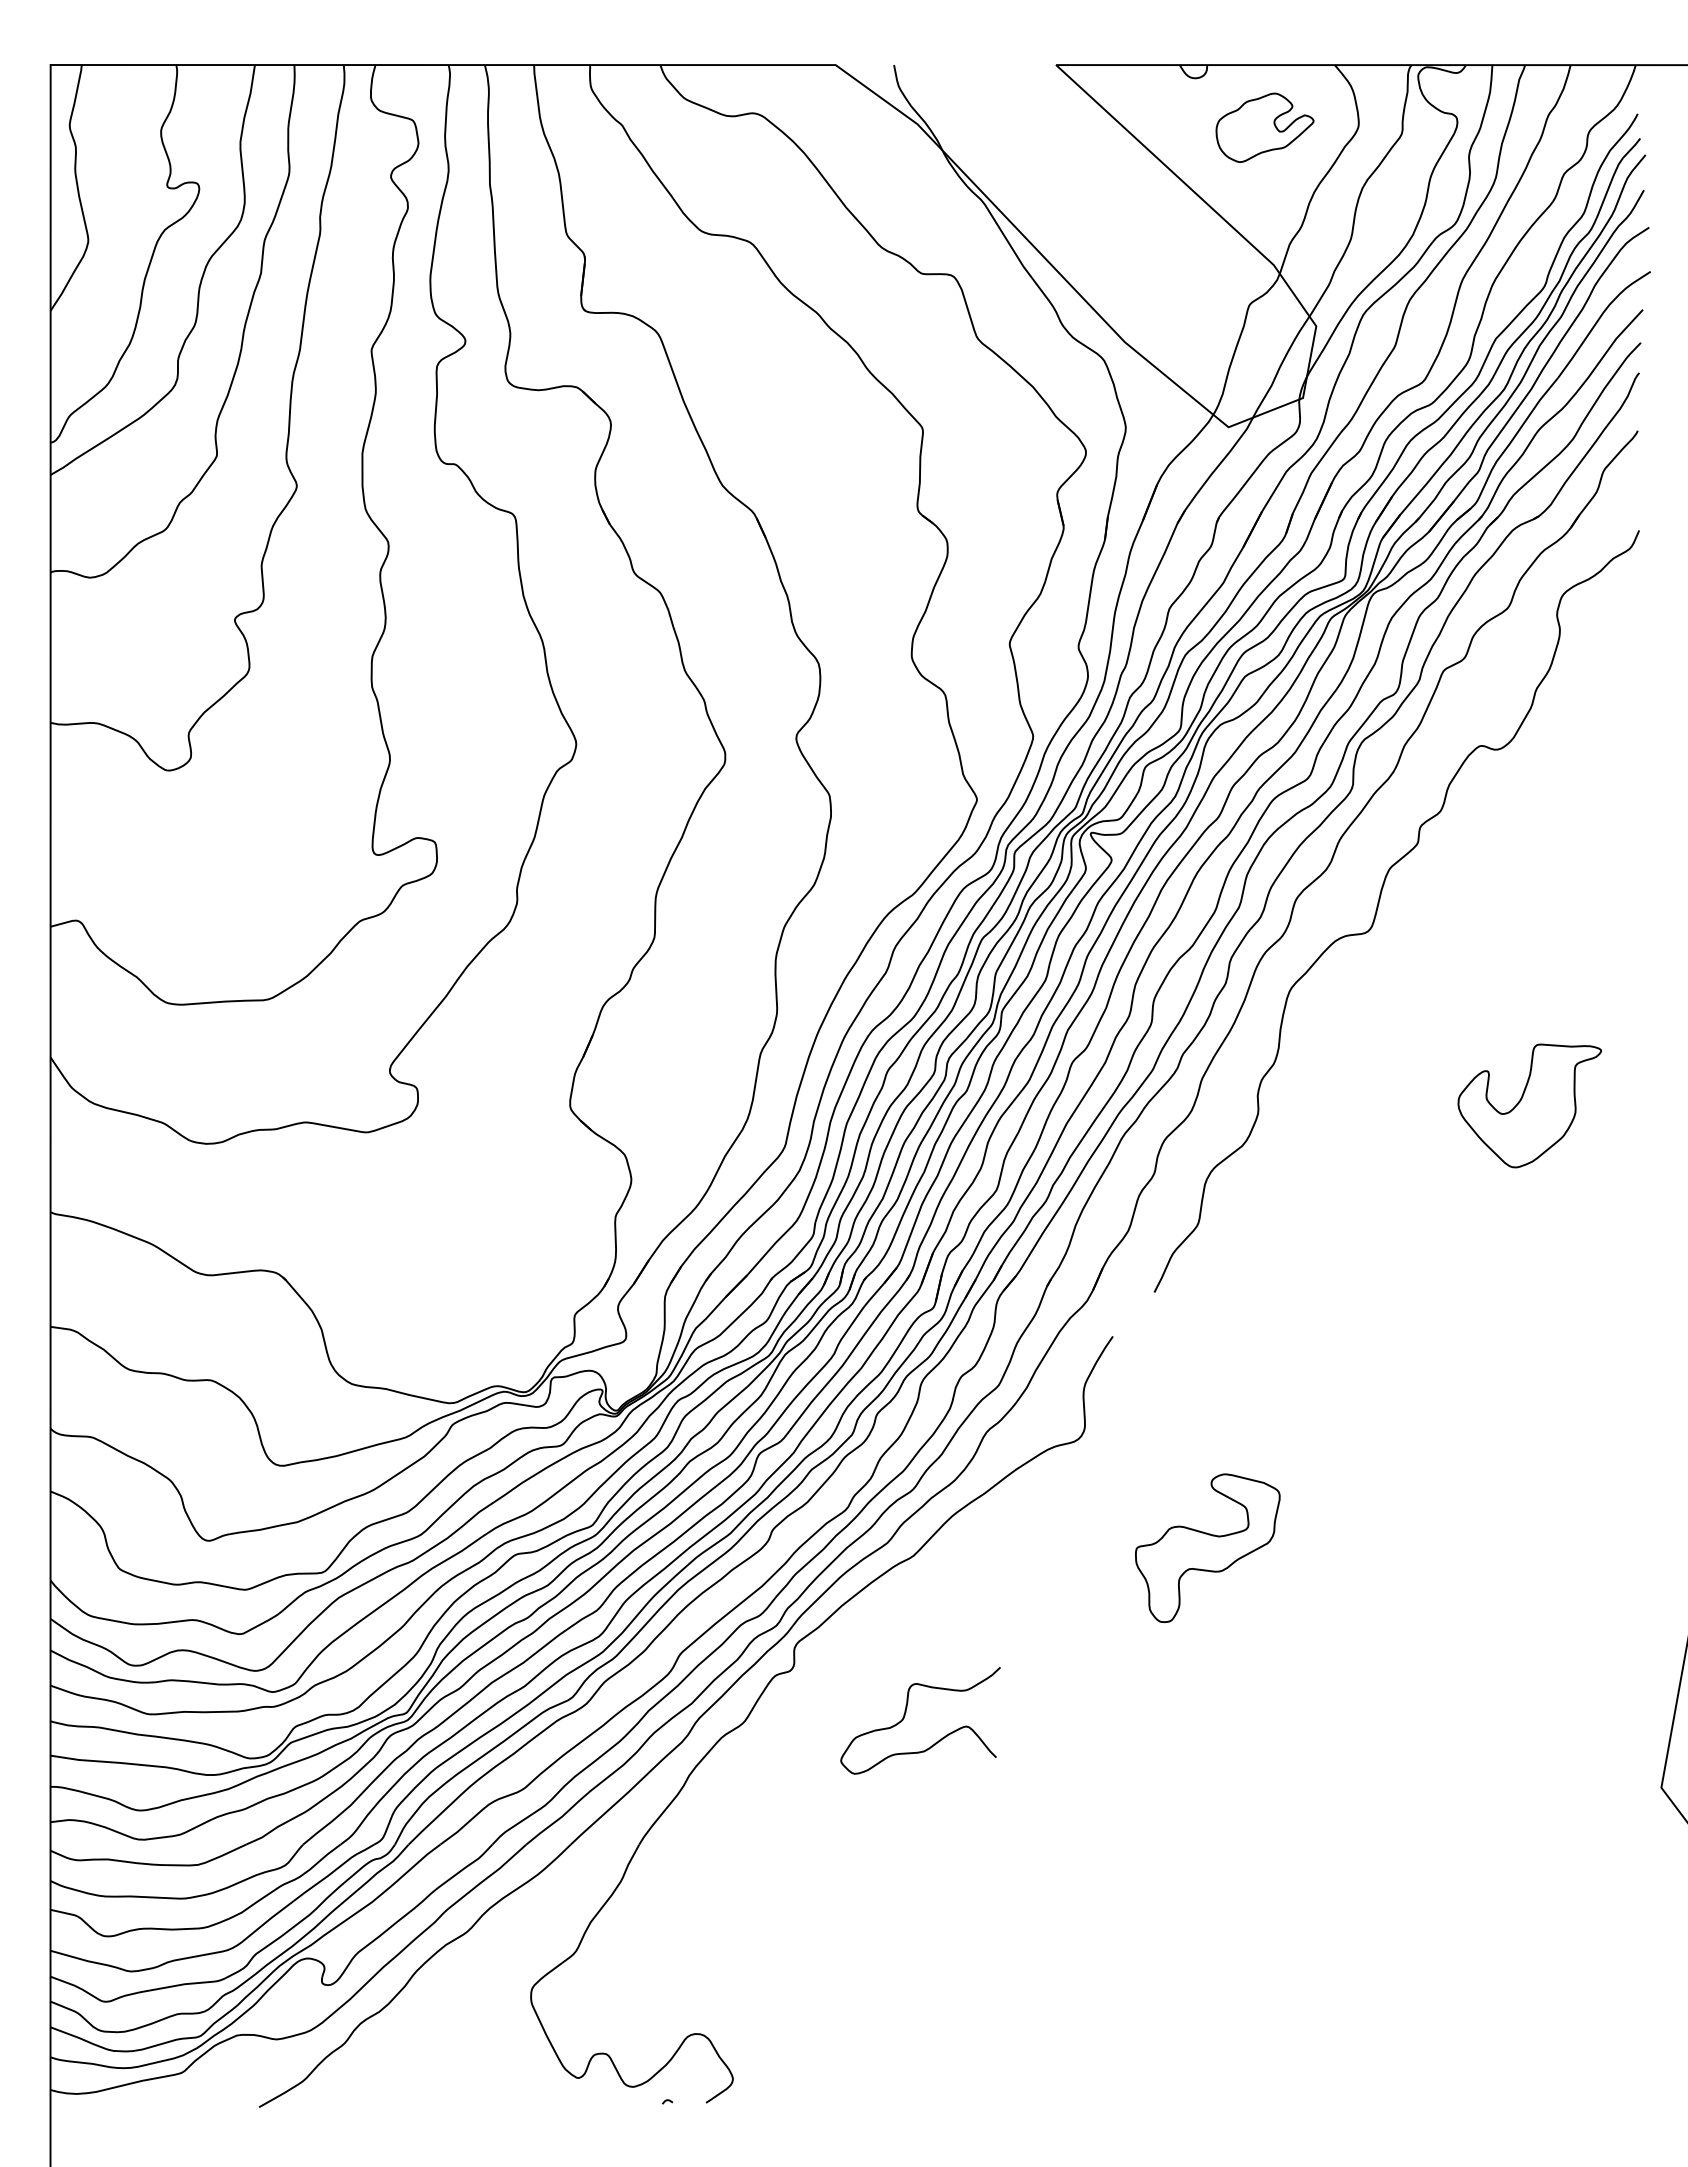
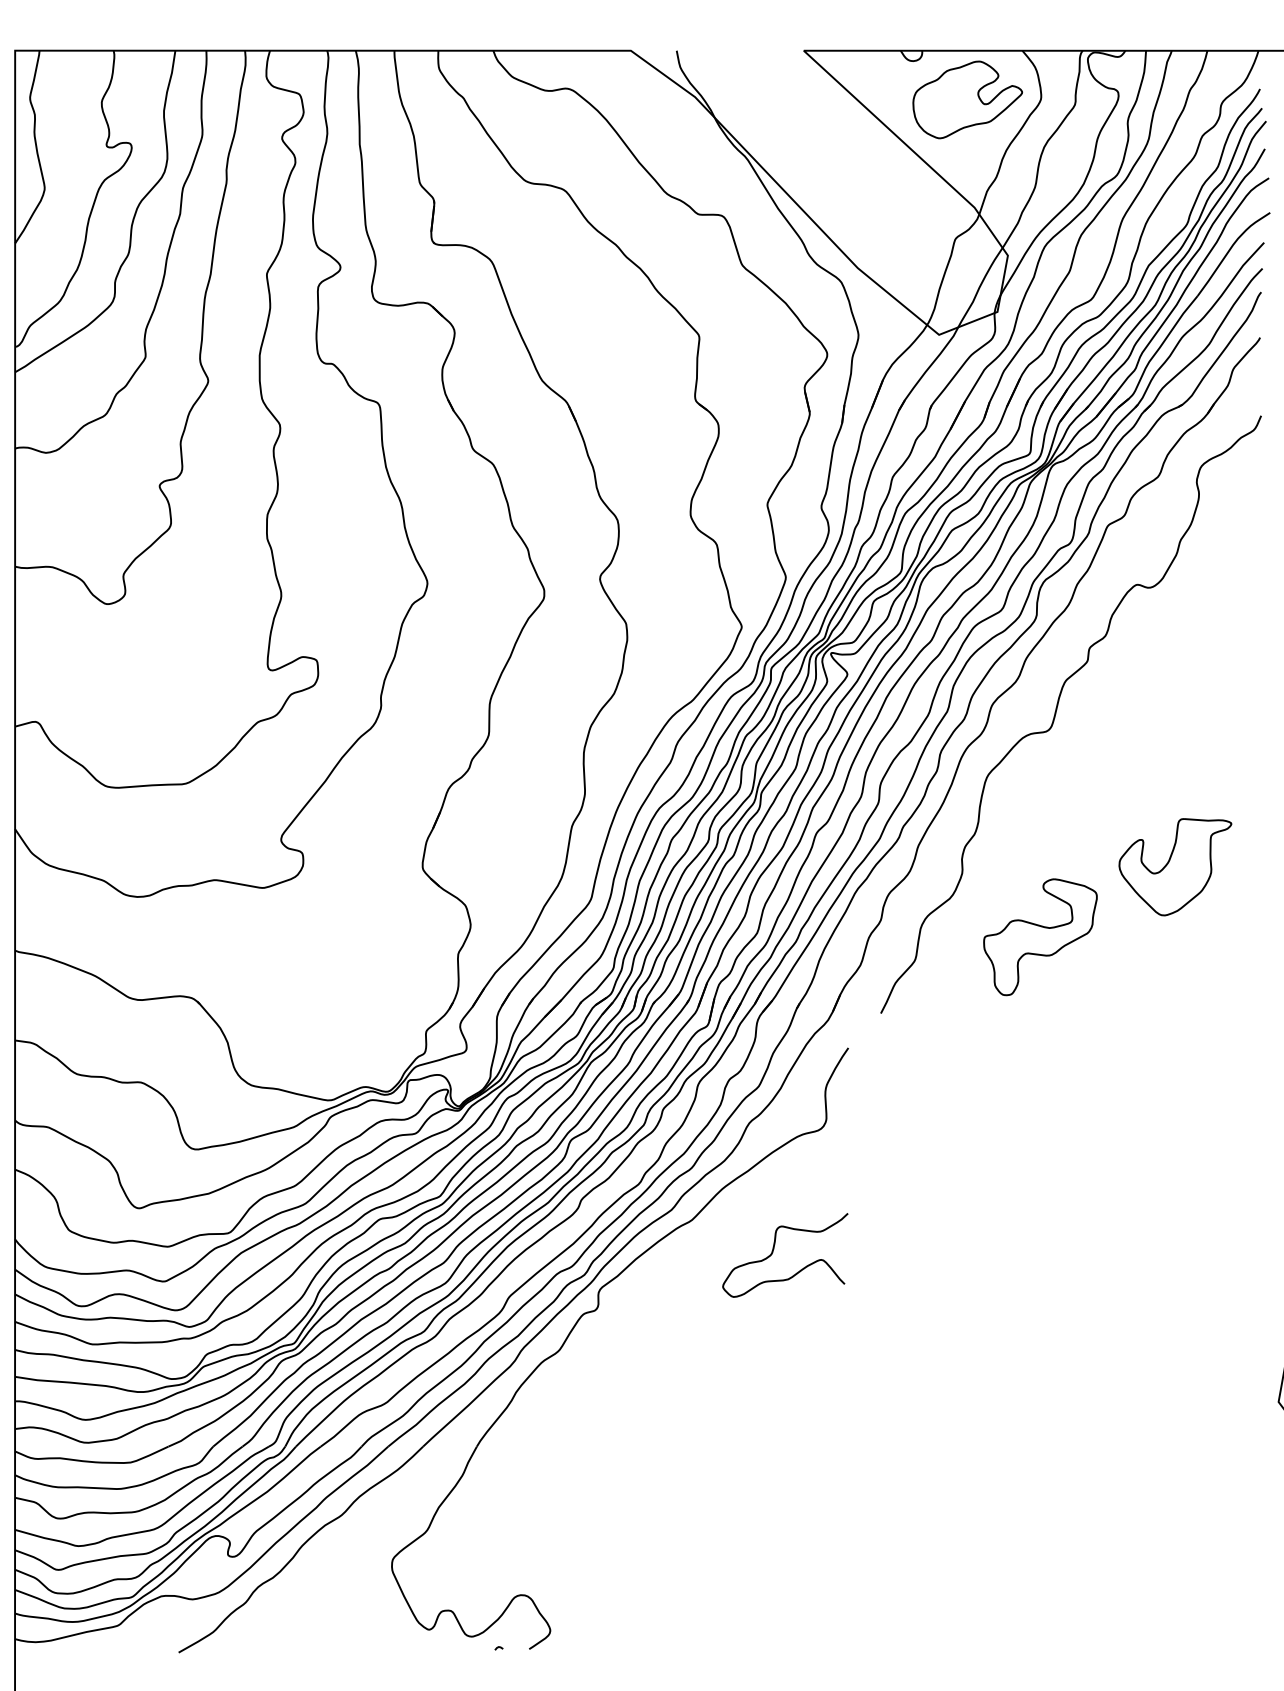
part: (1264, 127) -> (967, 99), size x1.43
part: (1207, 1548) -> (1040, 937), moved
curve: (905, 1716) -> (773, 1251), moved

